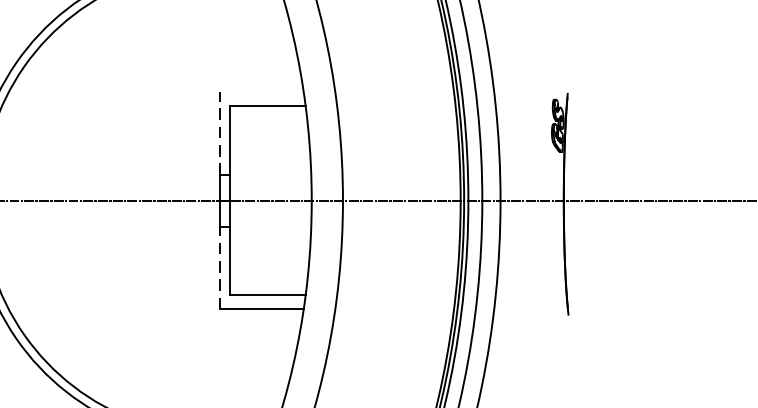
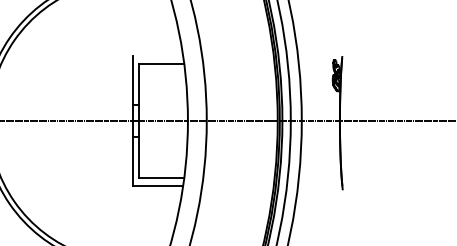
line: (219, 133) -> (132, 80), dashed -> solid
line: (219, 267) -> (132, 161), dashed -> solid

